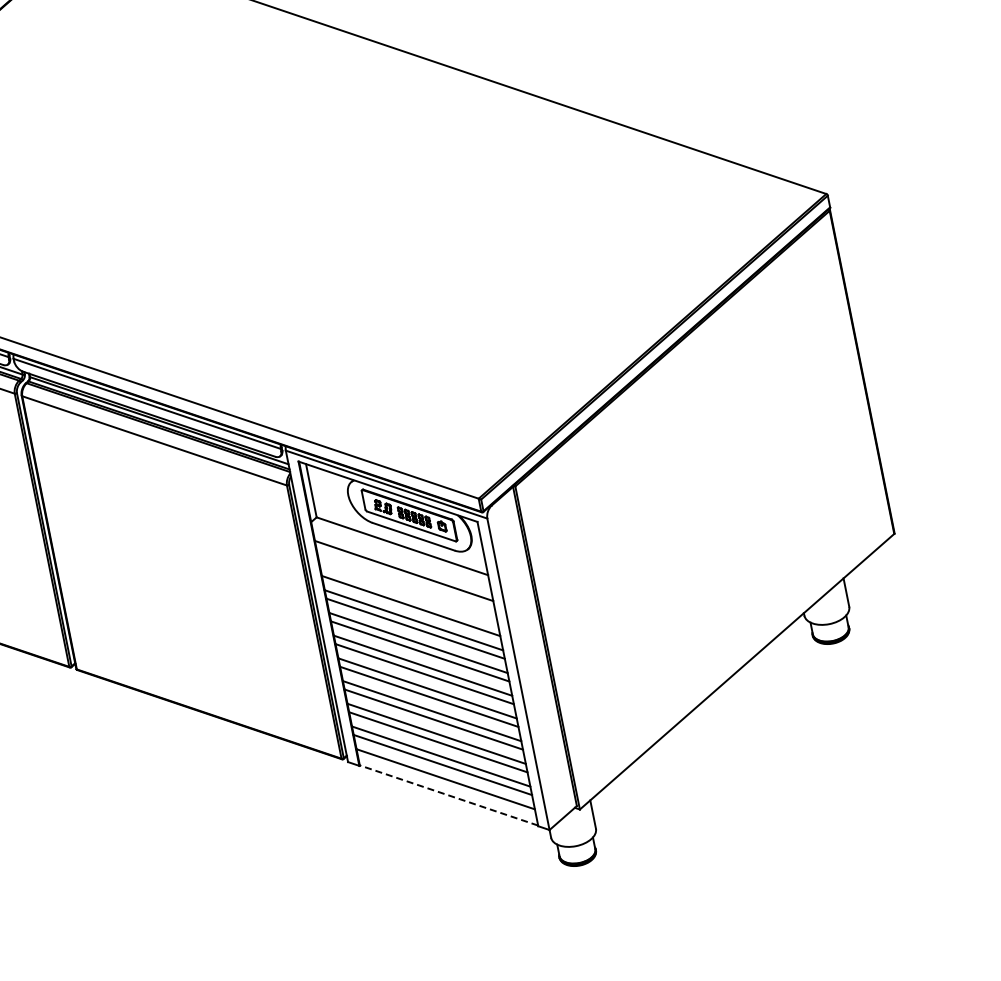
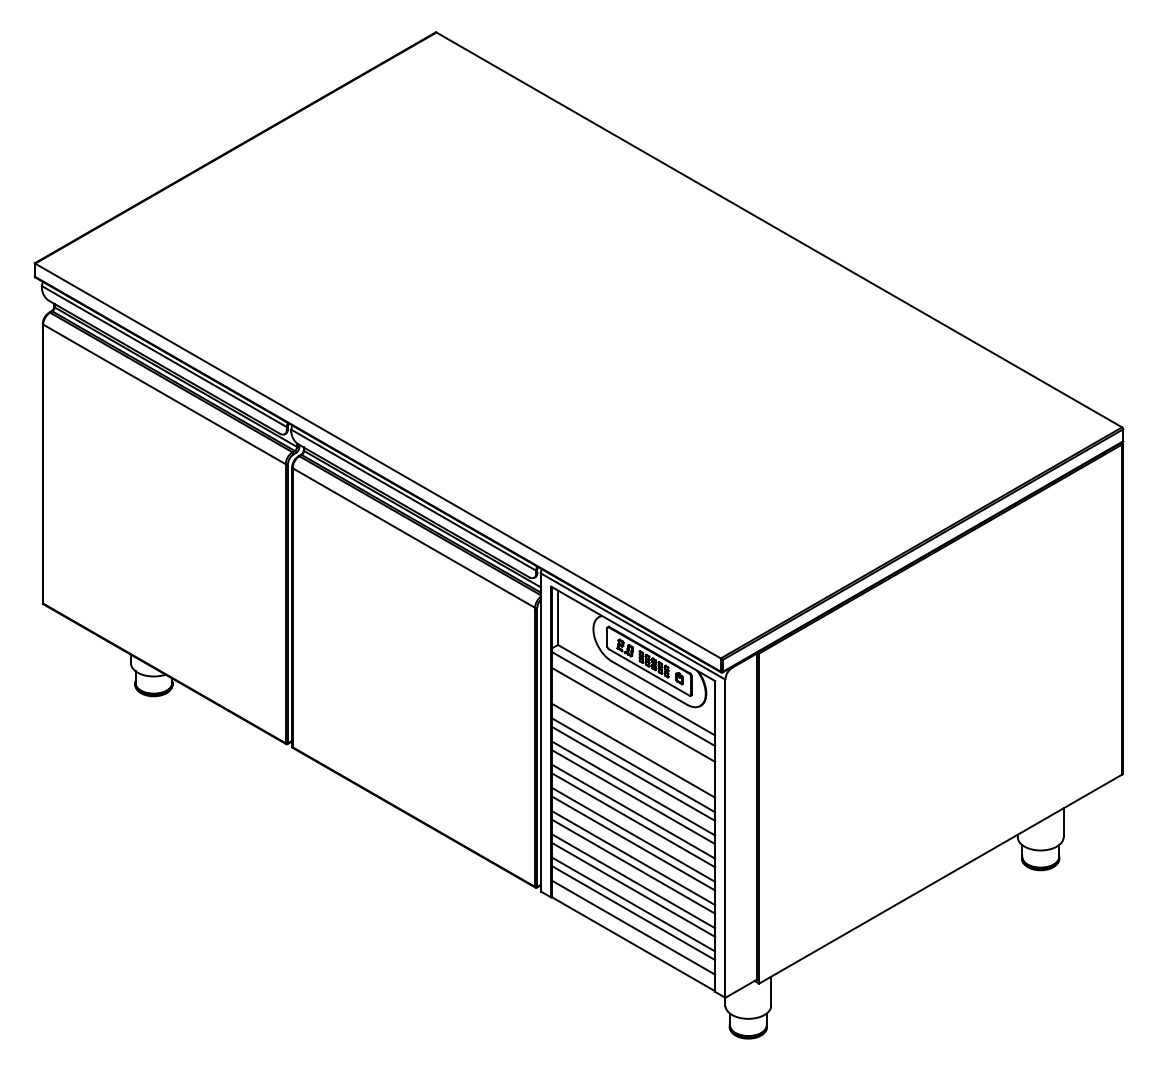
line: (401, 555) -> (633, 698), added
line: (447, 795) -> (632, 943), dashed -> solid

